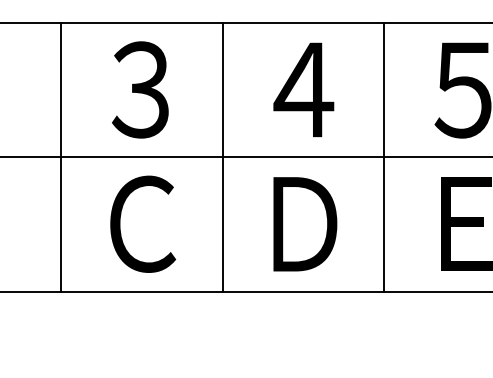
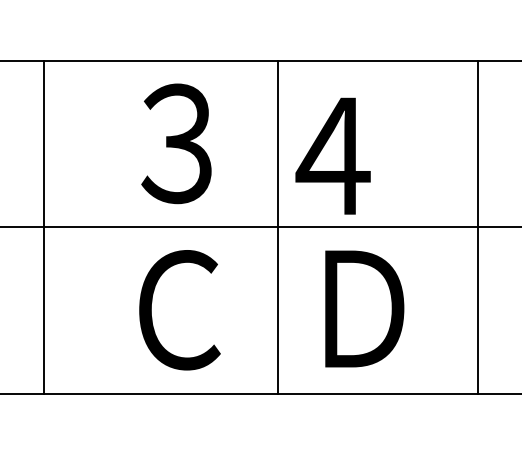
text: (303, 89) -> (332, 155), moved
line: (61, 156) -> (44, 226), moved
text: (305, 224) -> (364, 309), moved

